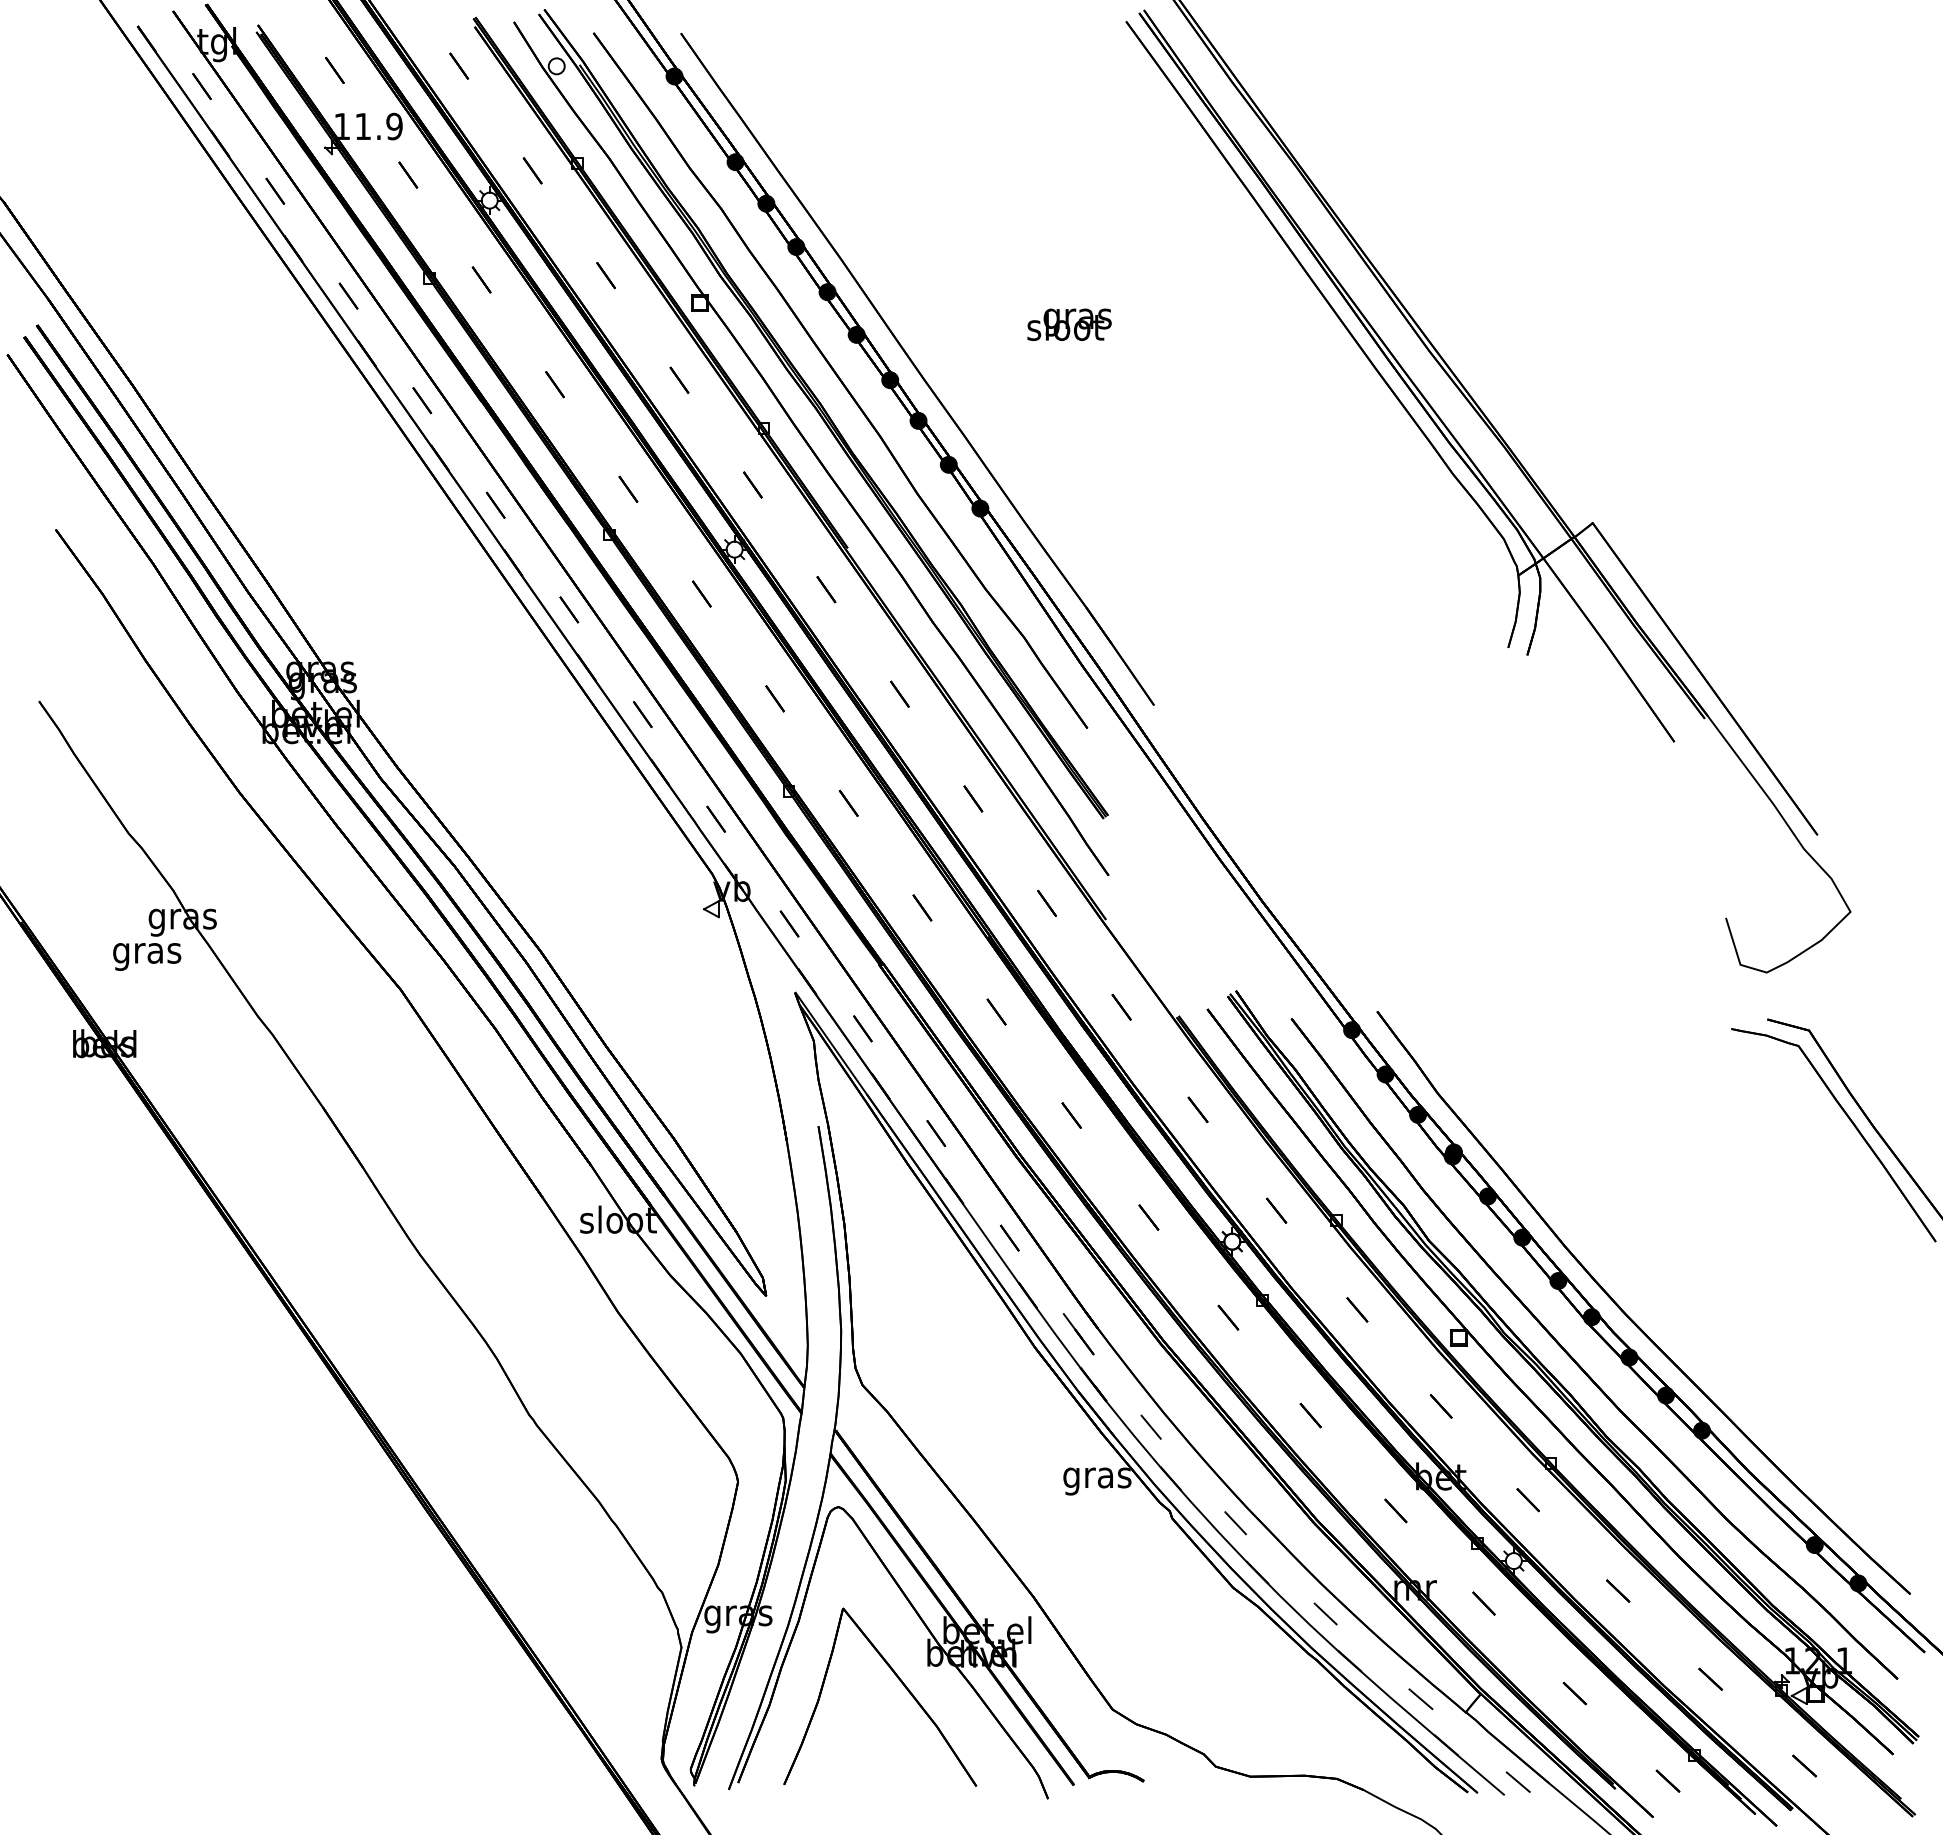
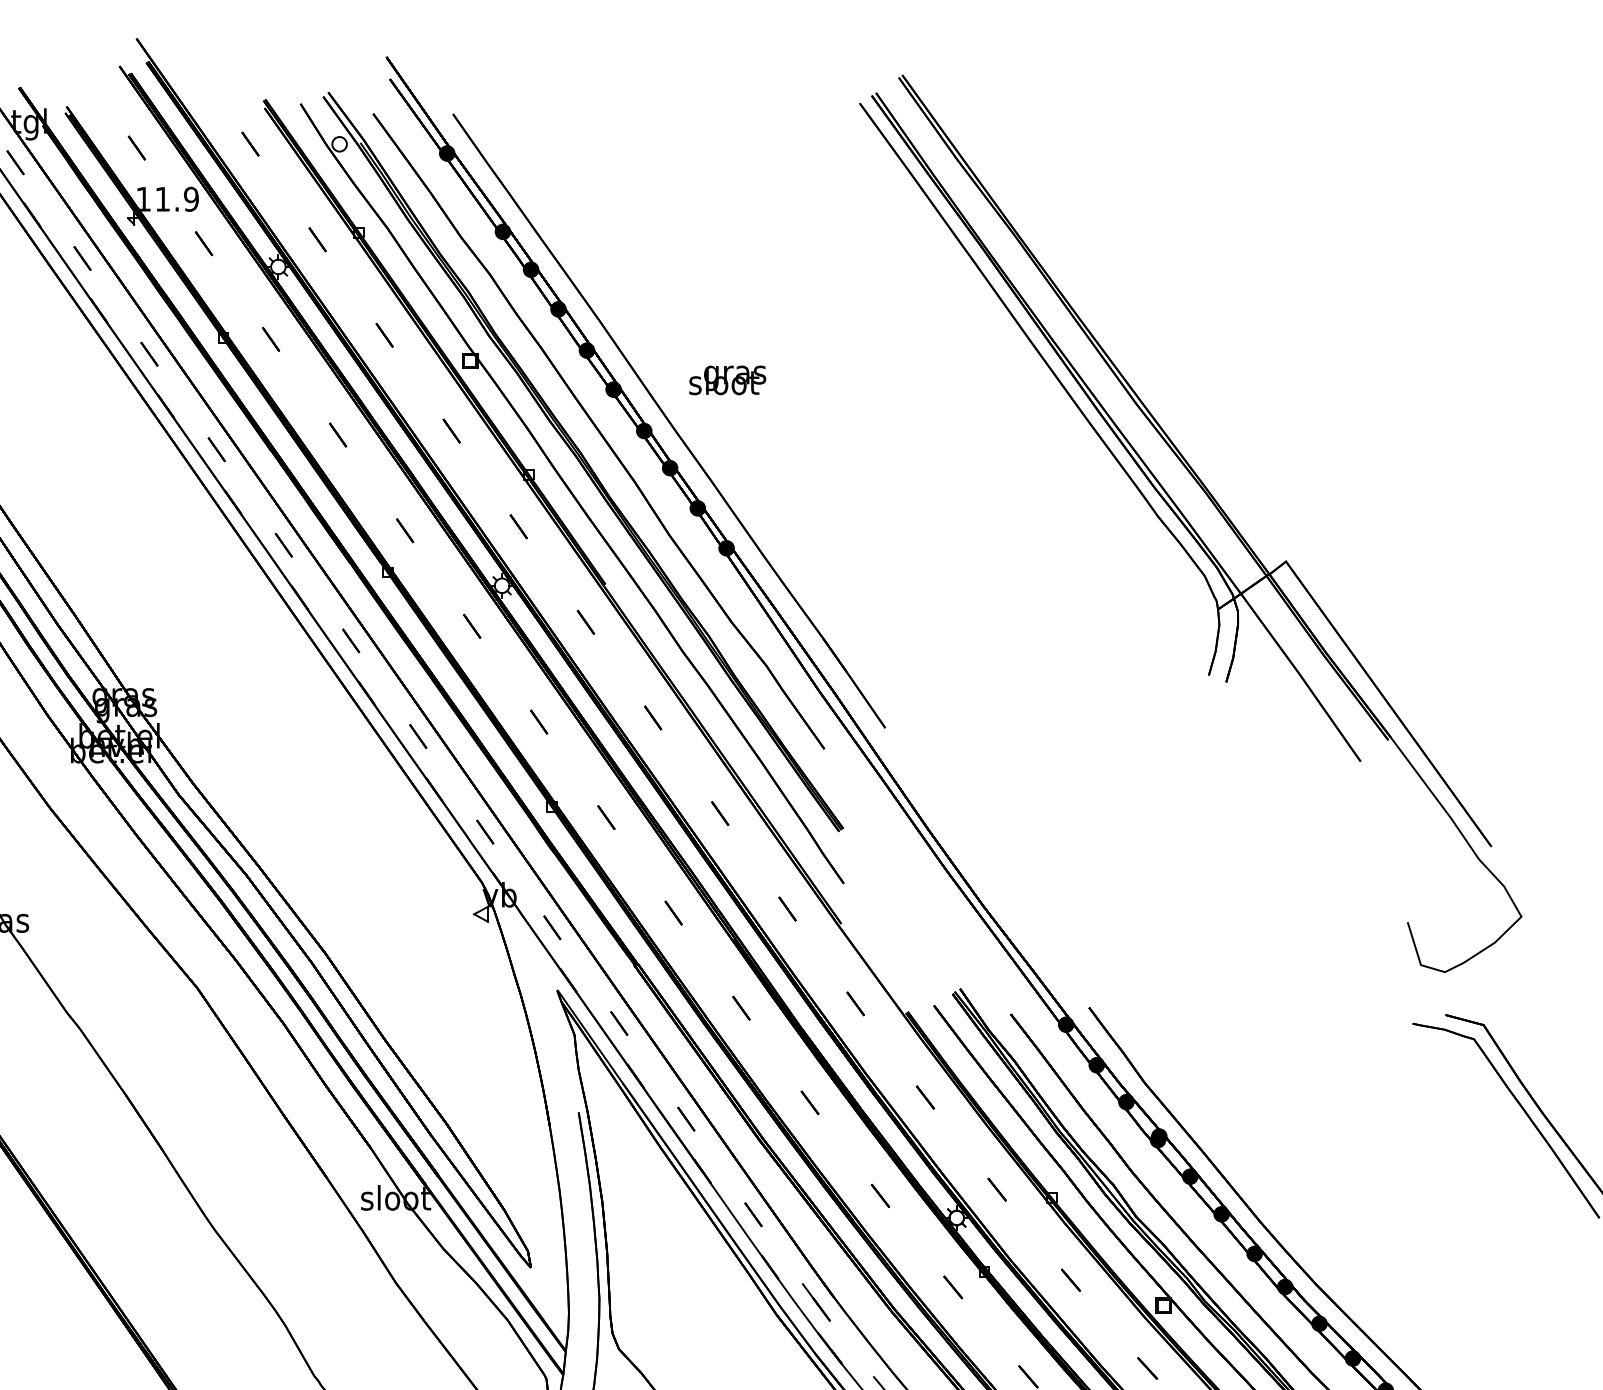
text: (1069, 324) -> (727, 380), moved

